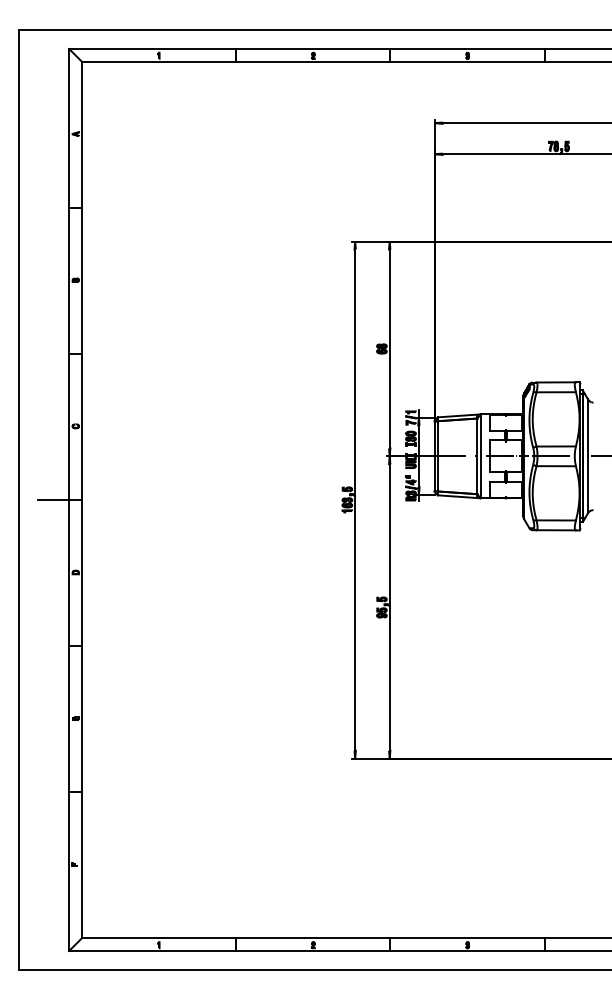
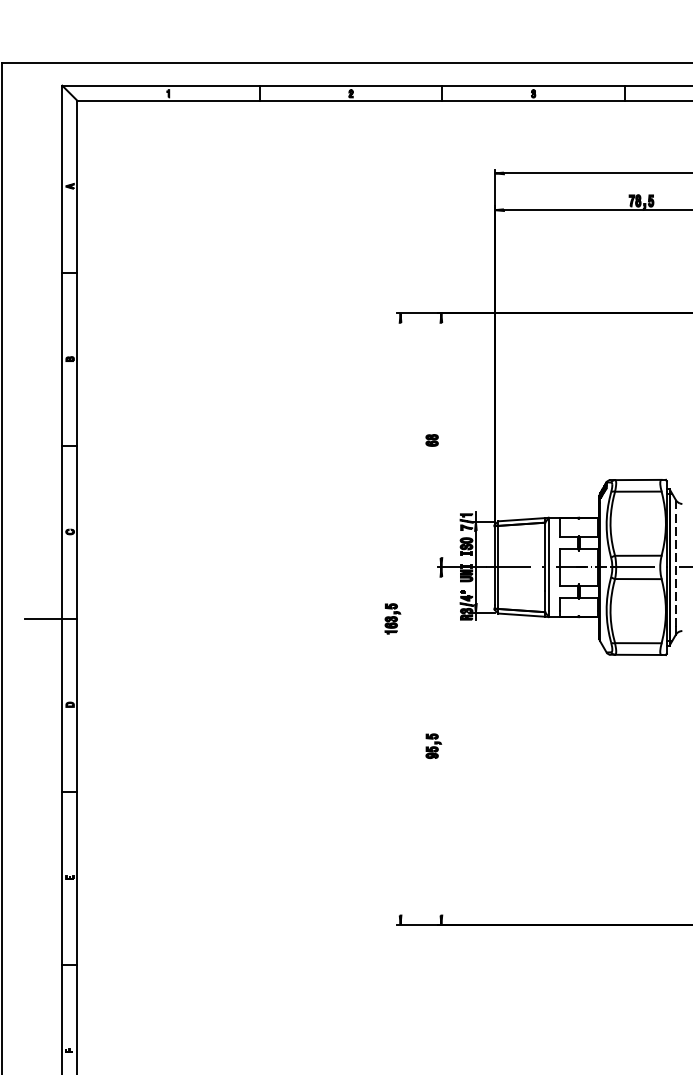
line: (389, 348) -> (441, 439), removed
line: (587, 452) -> (675, 562), solid -> dashed
line: (355, 499) -> (400, 618), removed
line: (389, 607) -> (441, 746), removed

